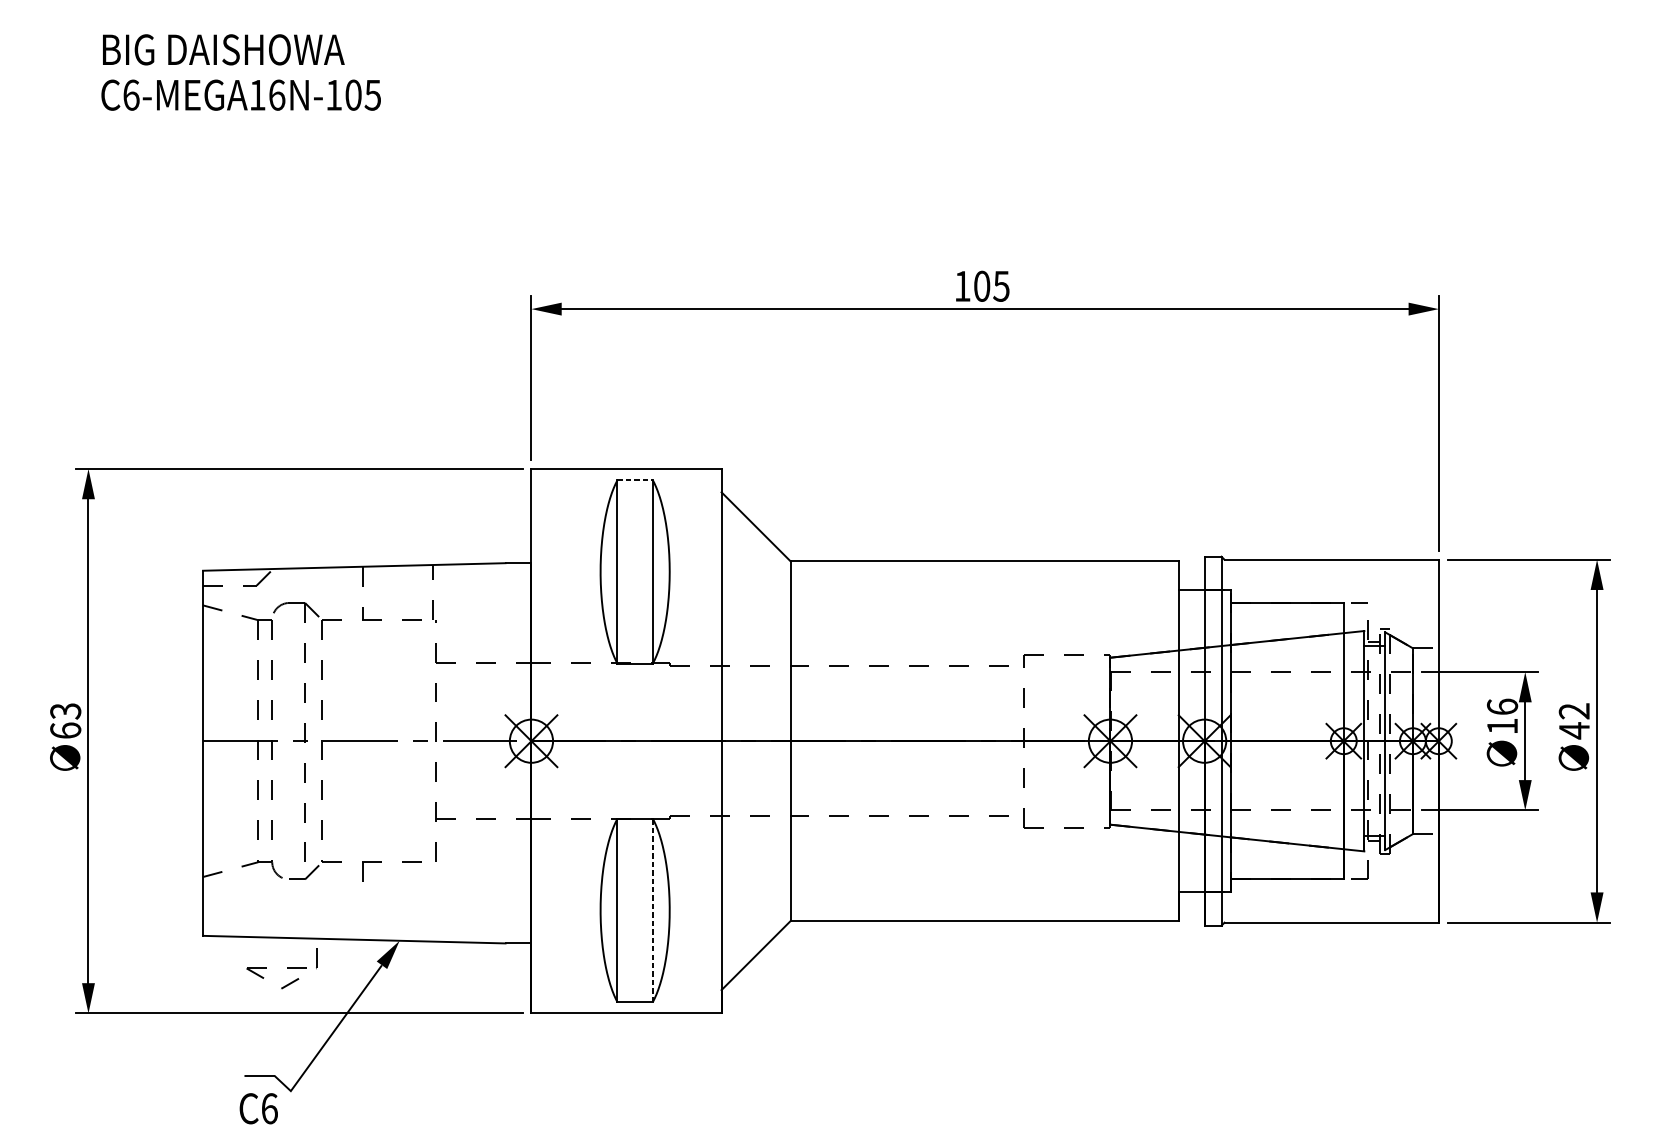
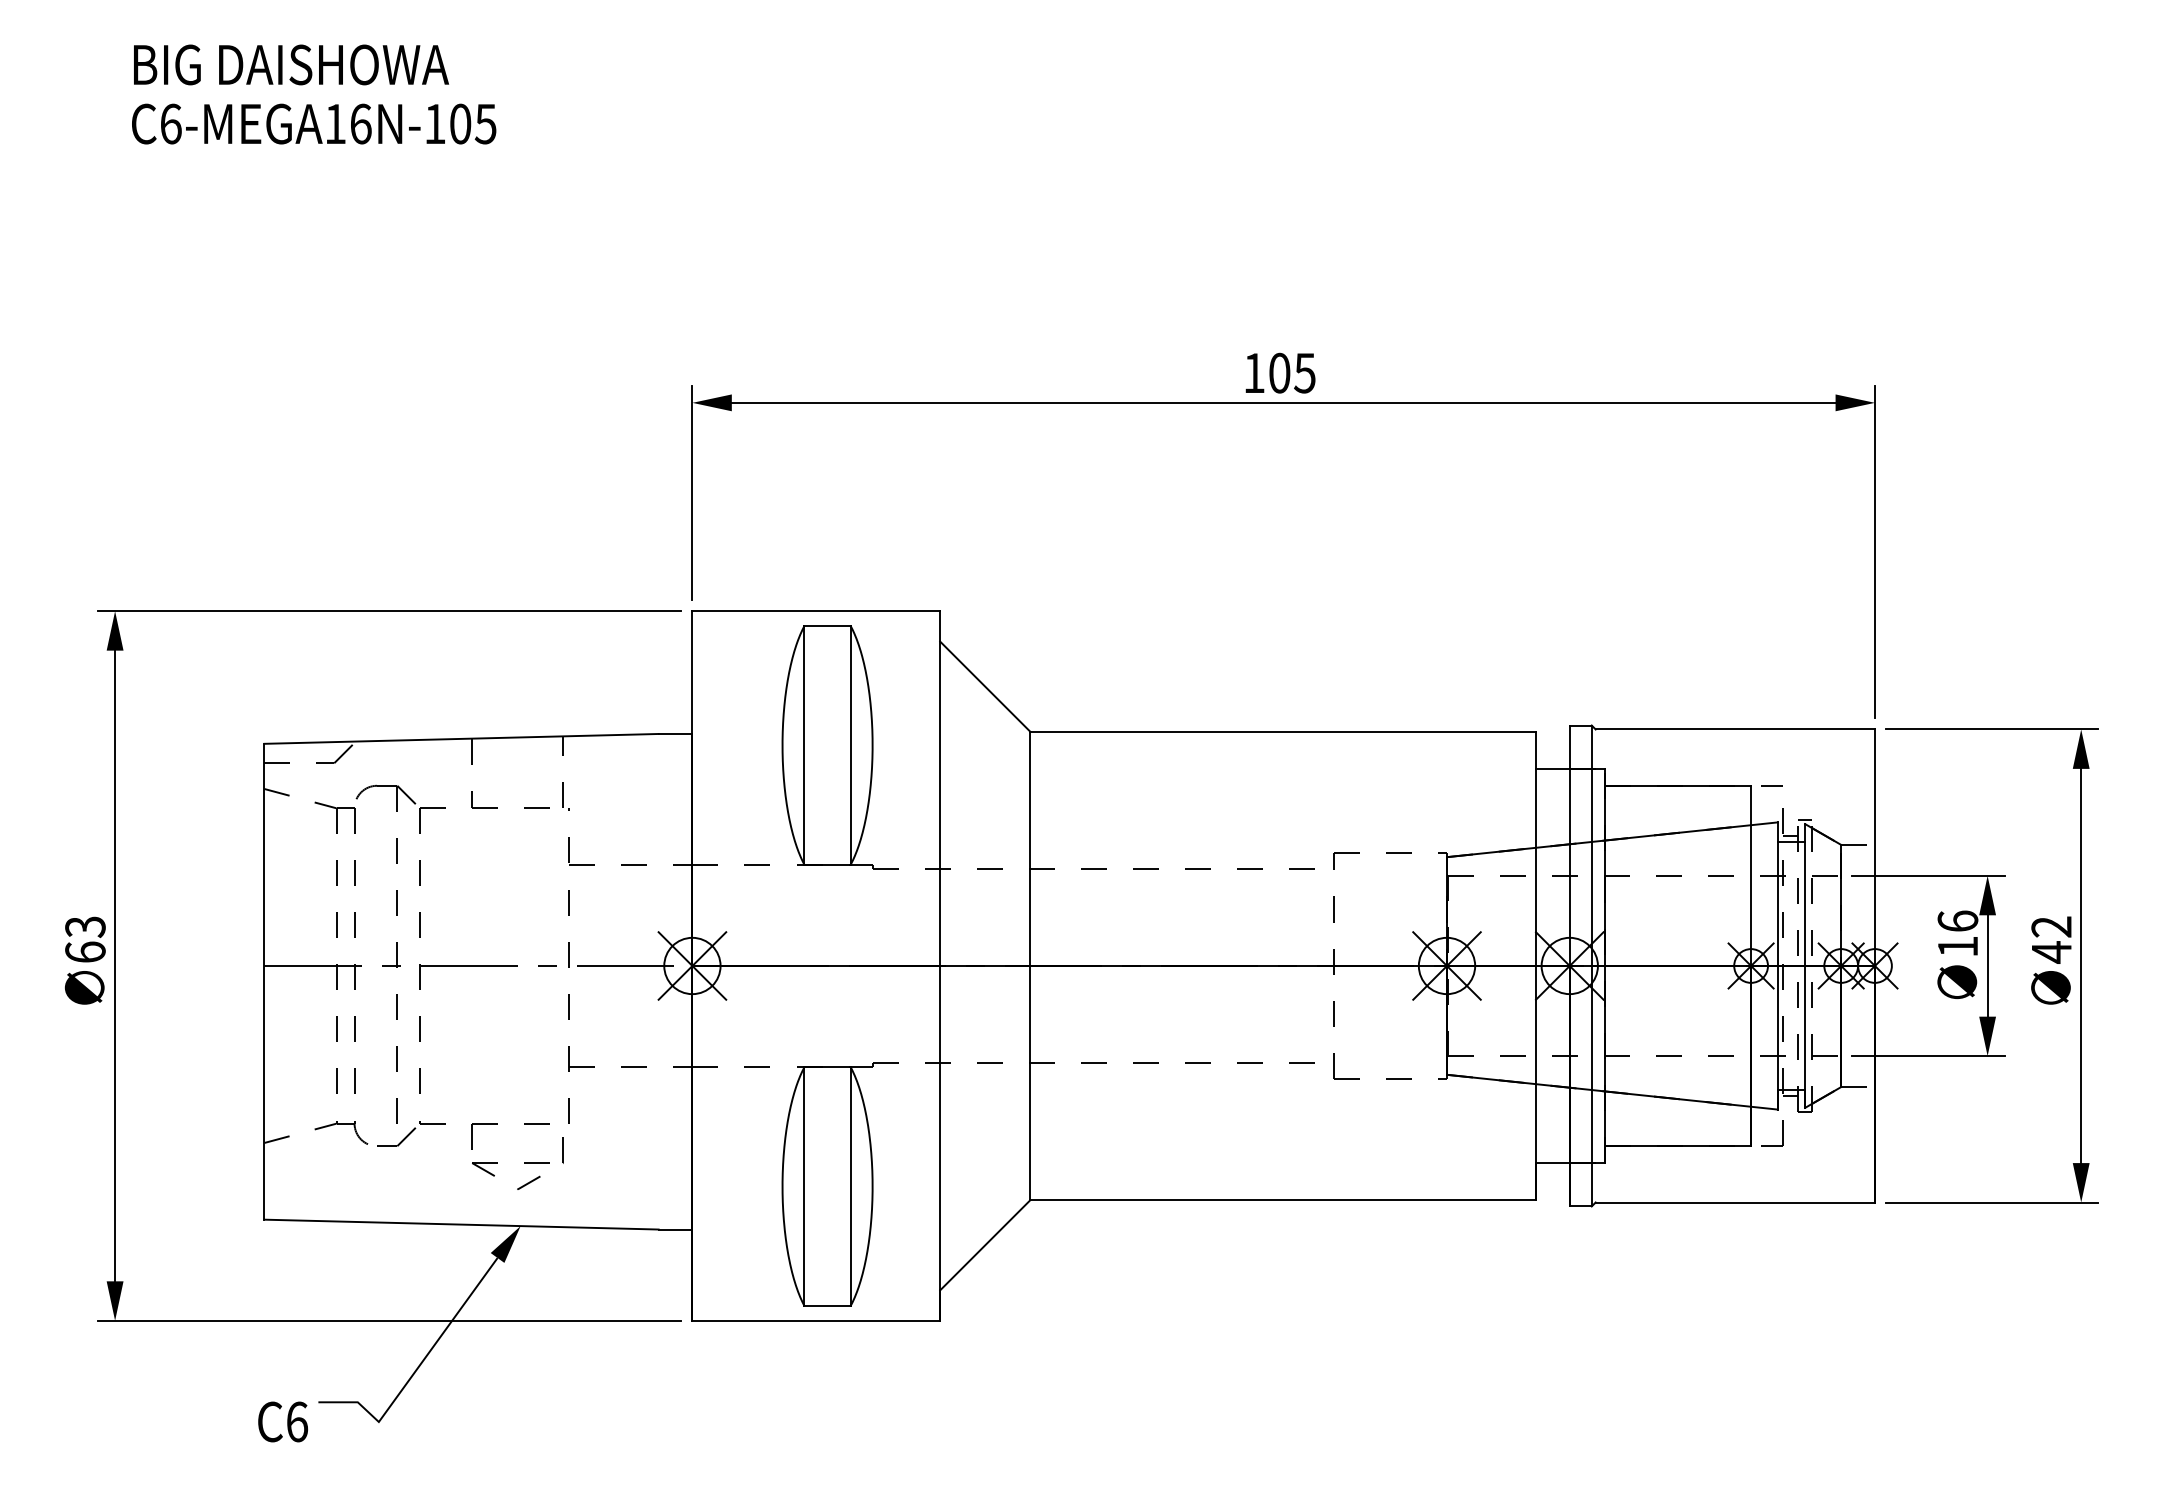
line: (635, 479) -> (828, 625), dashed -> solid
line: (652, 910) -> (850, 1186), dashed -> solid
part: (286, 968) -> (524, 1163), moved
text: (258, 1108) -> (282, 1421), moved

